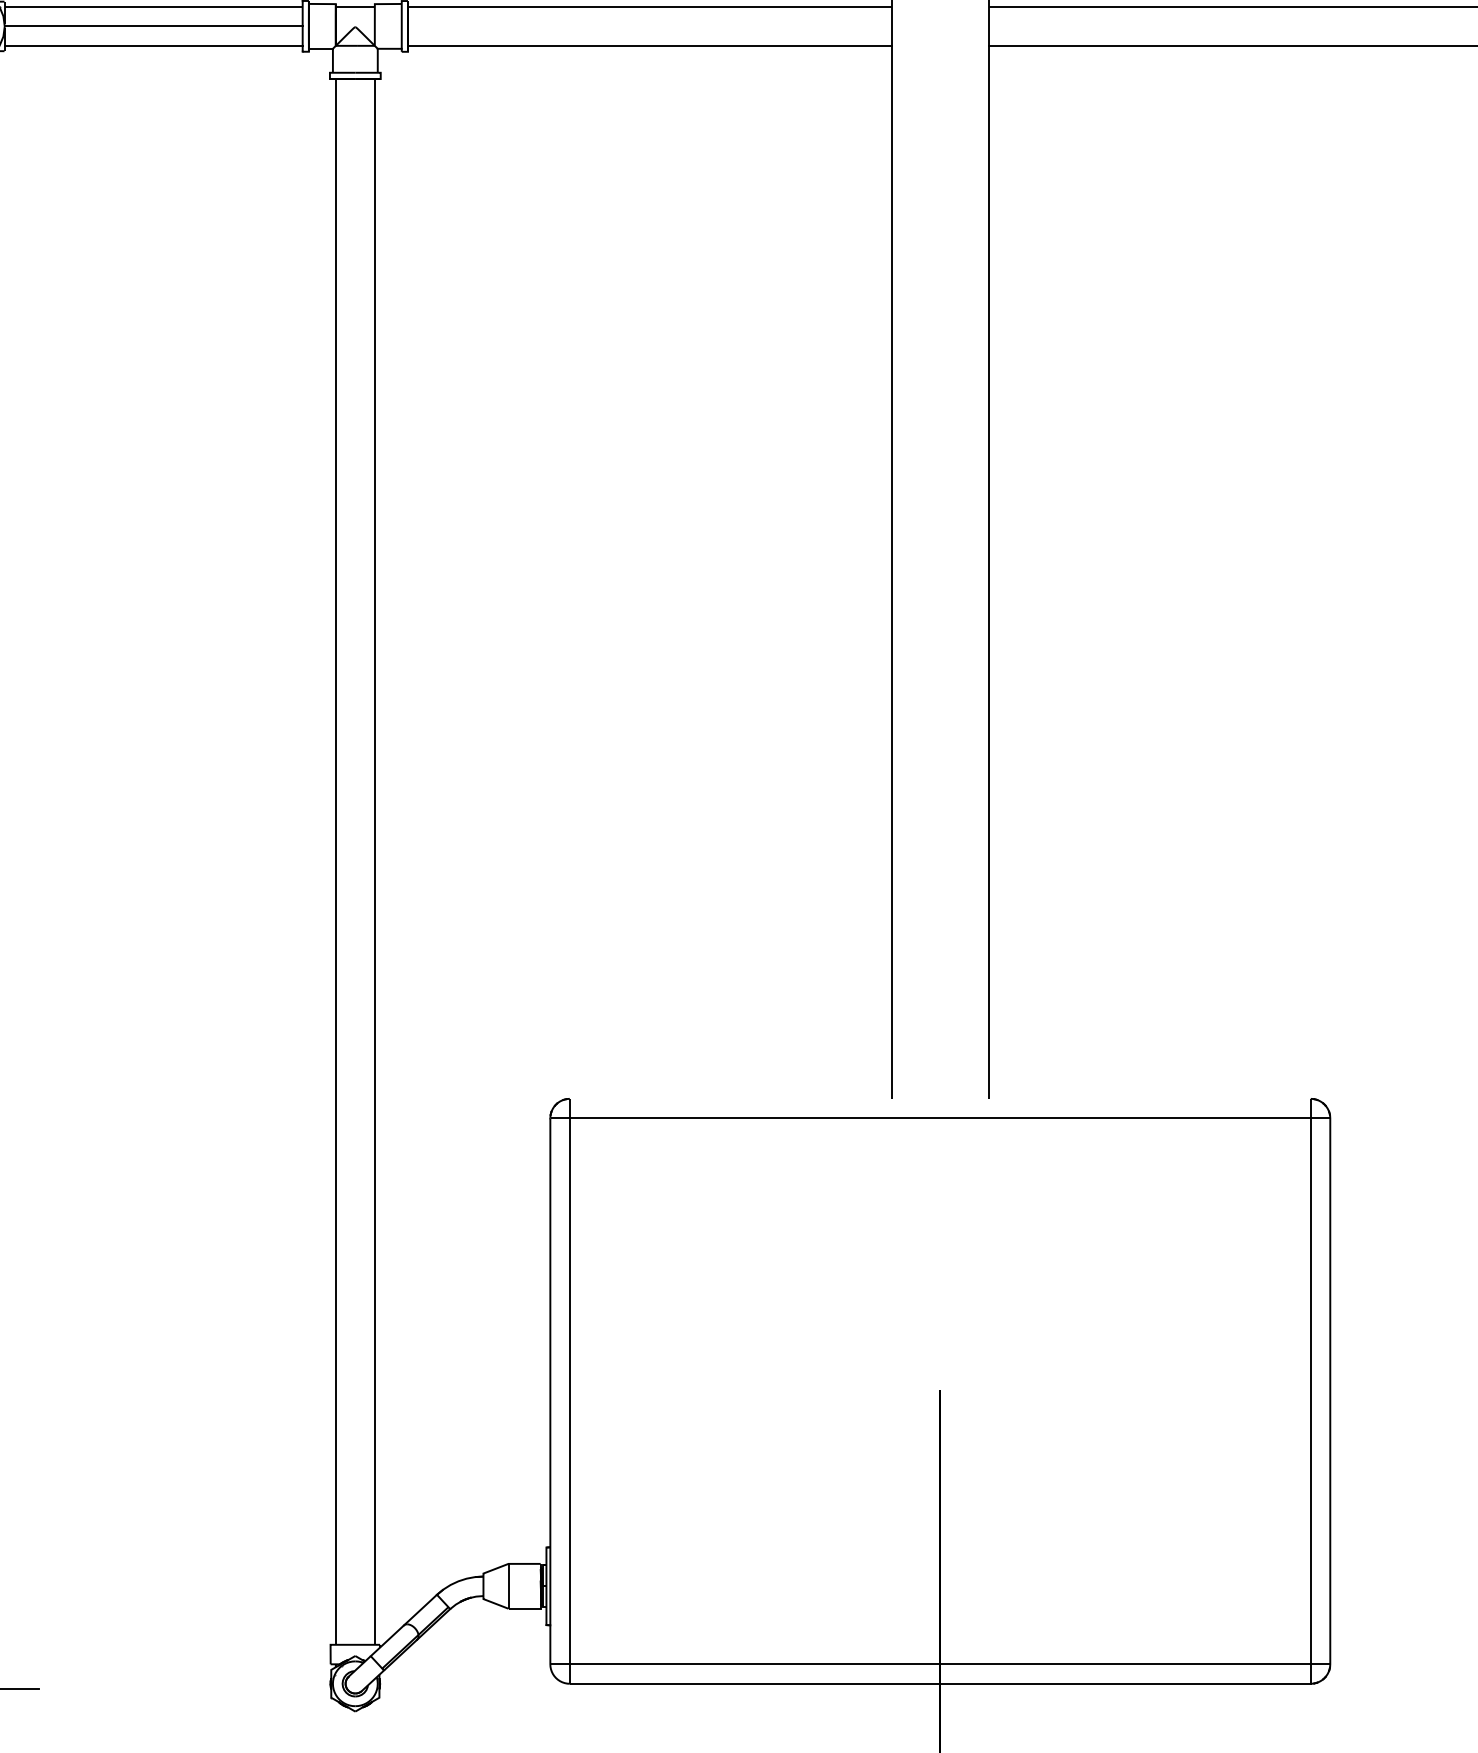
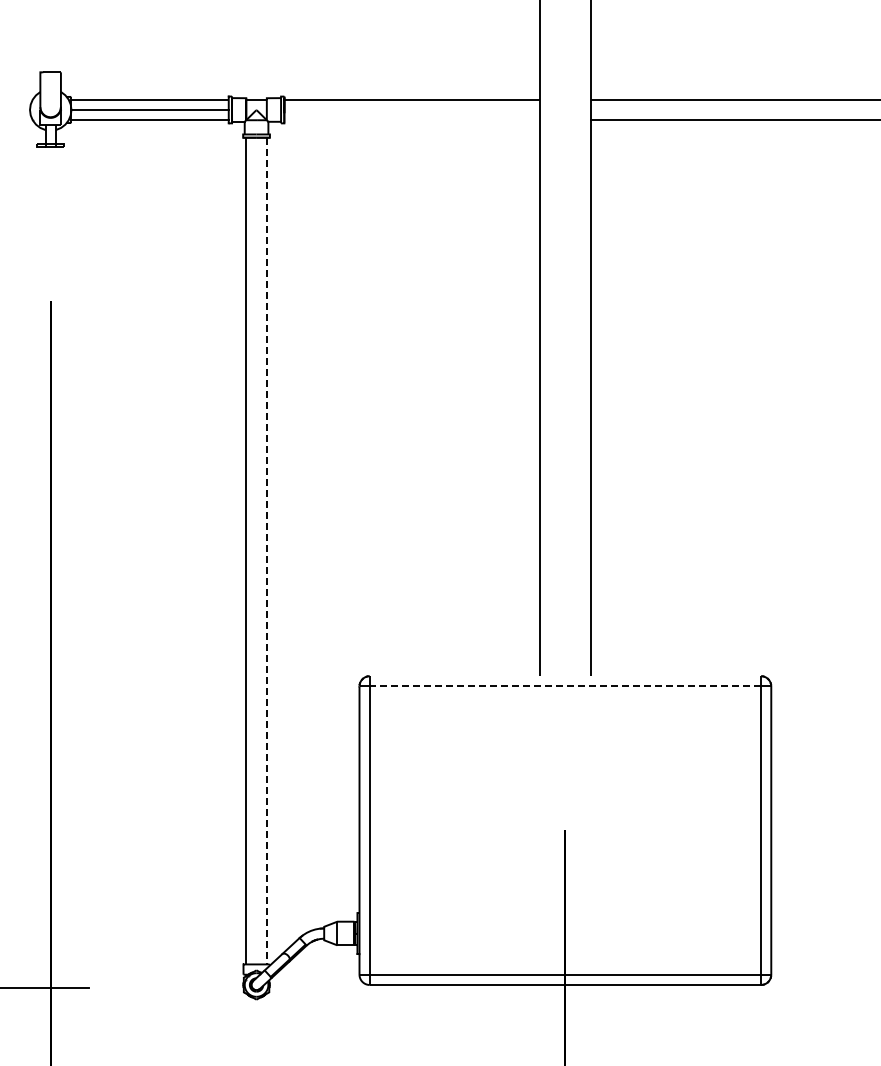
line: (648, 46) -> (411, 120), removed
line: (374, 862) -> (266, 551), solid -> dashed
line: (940, 1118) -> (565, 686), solid -> dashed

